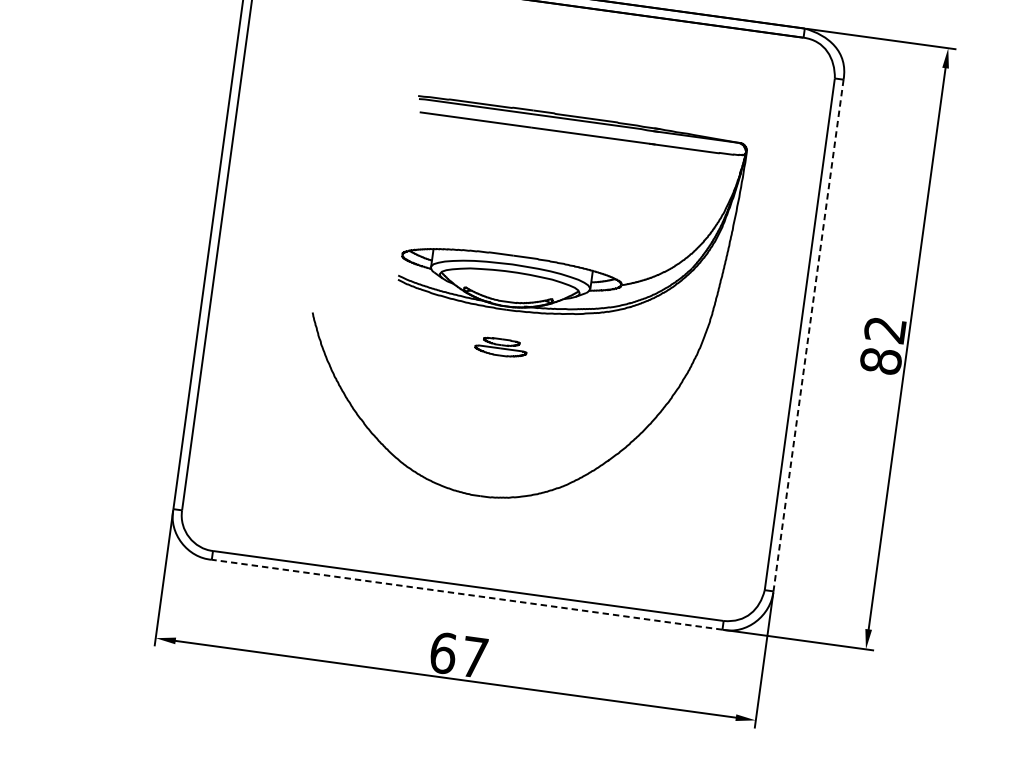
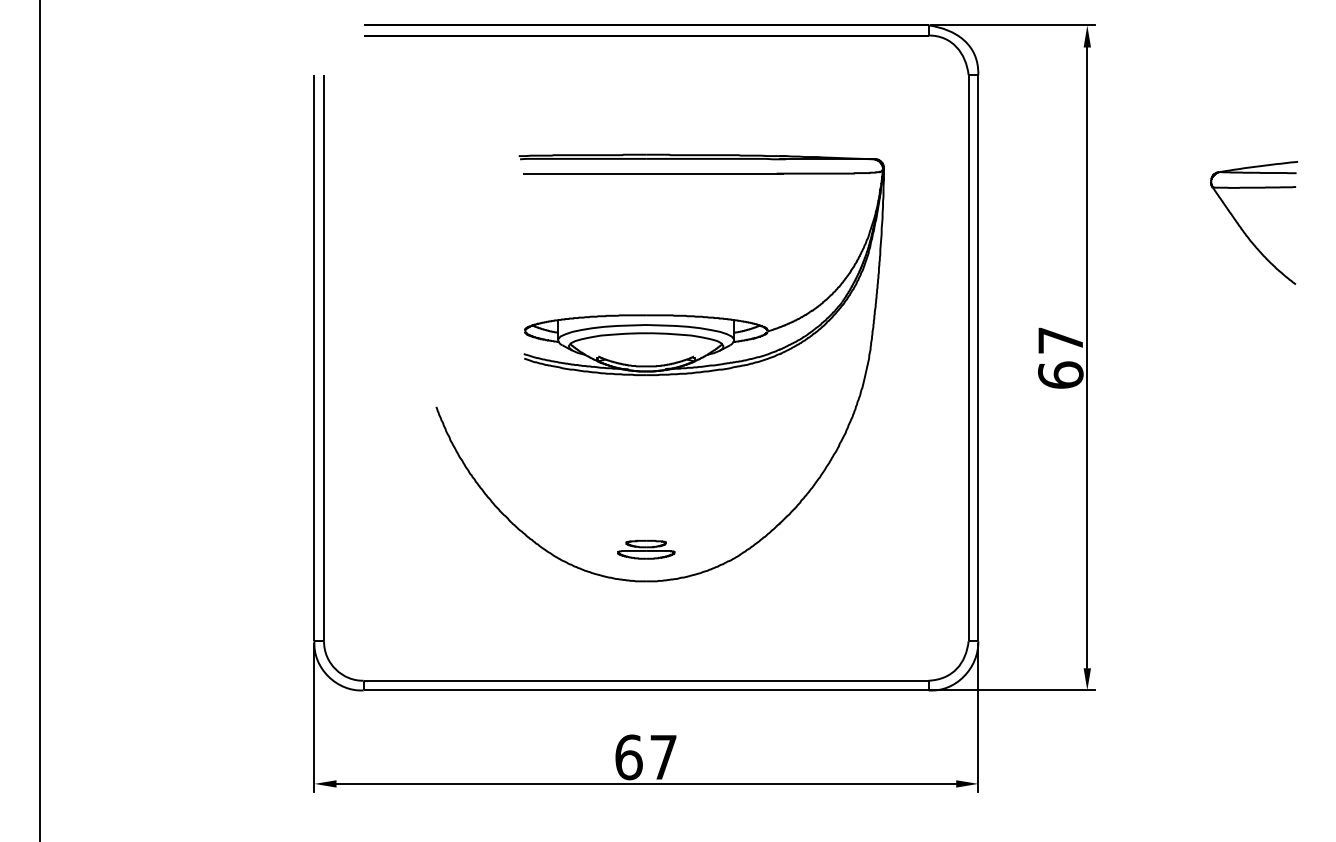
line: (808, 335) -> (978, 358), dashed -> solid
text: (882, 345) -> (1060, 357), 82 -> 67
part: (501, 347) -> (646, 549), moved
line: (466, 594) -> (645, 690), dashed -> solid

